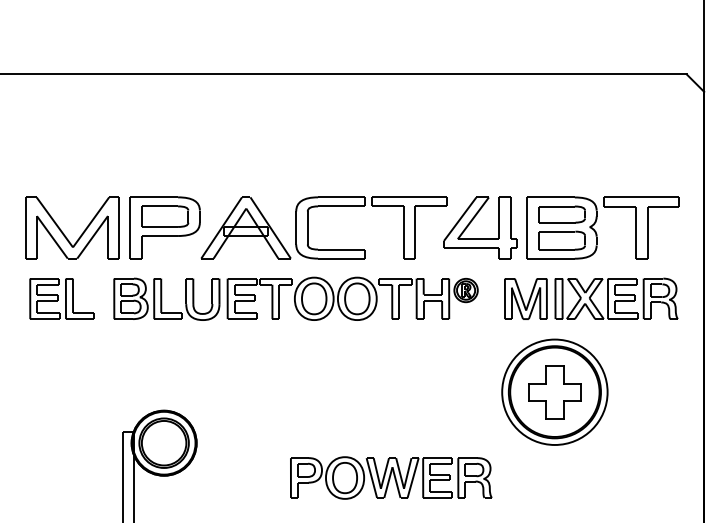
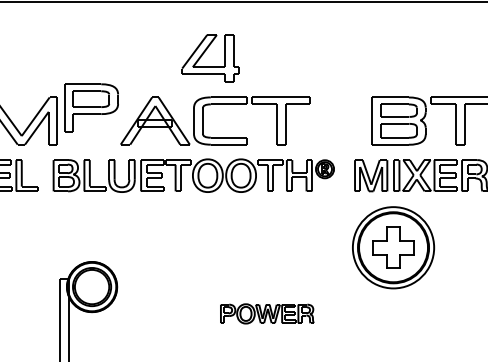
part: (472, 221) -> (204, 53), moved
part: (164, 227) -> (90, 107), moved
part: (391, 477) -> (267, 313), size x0.6

